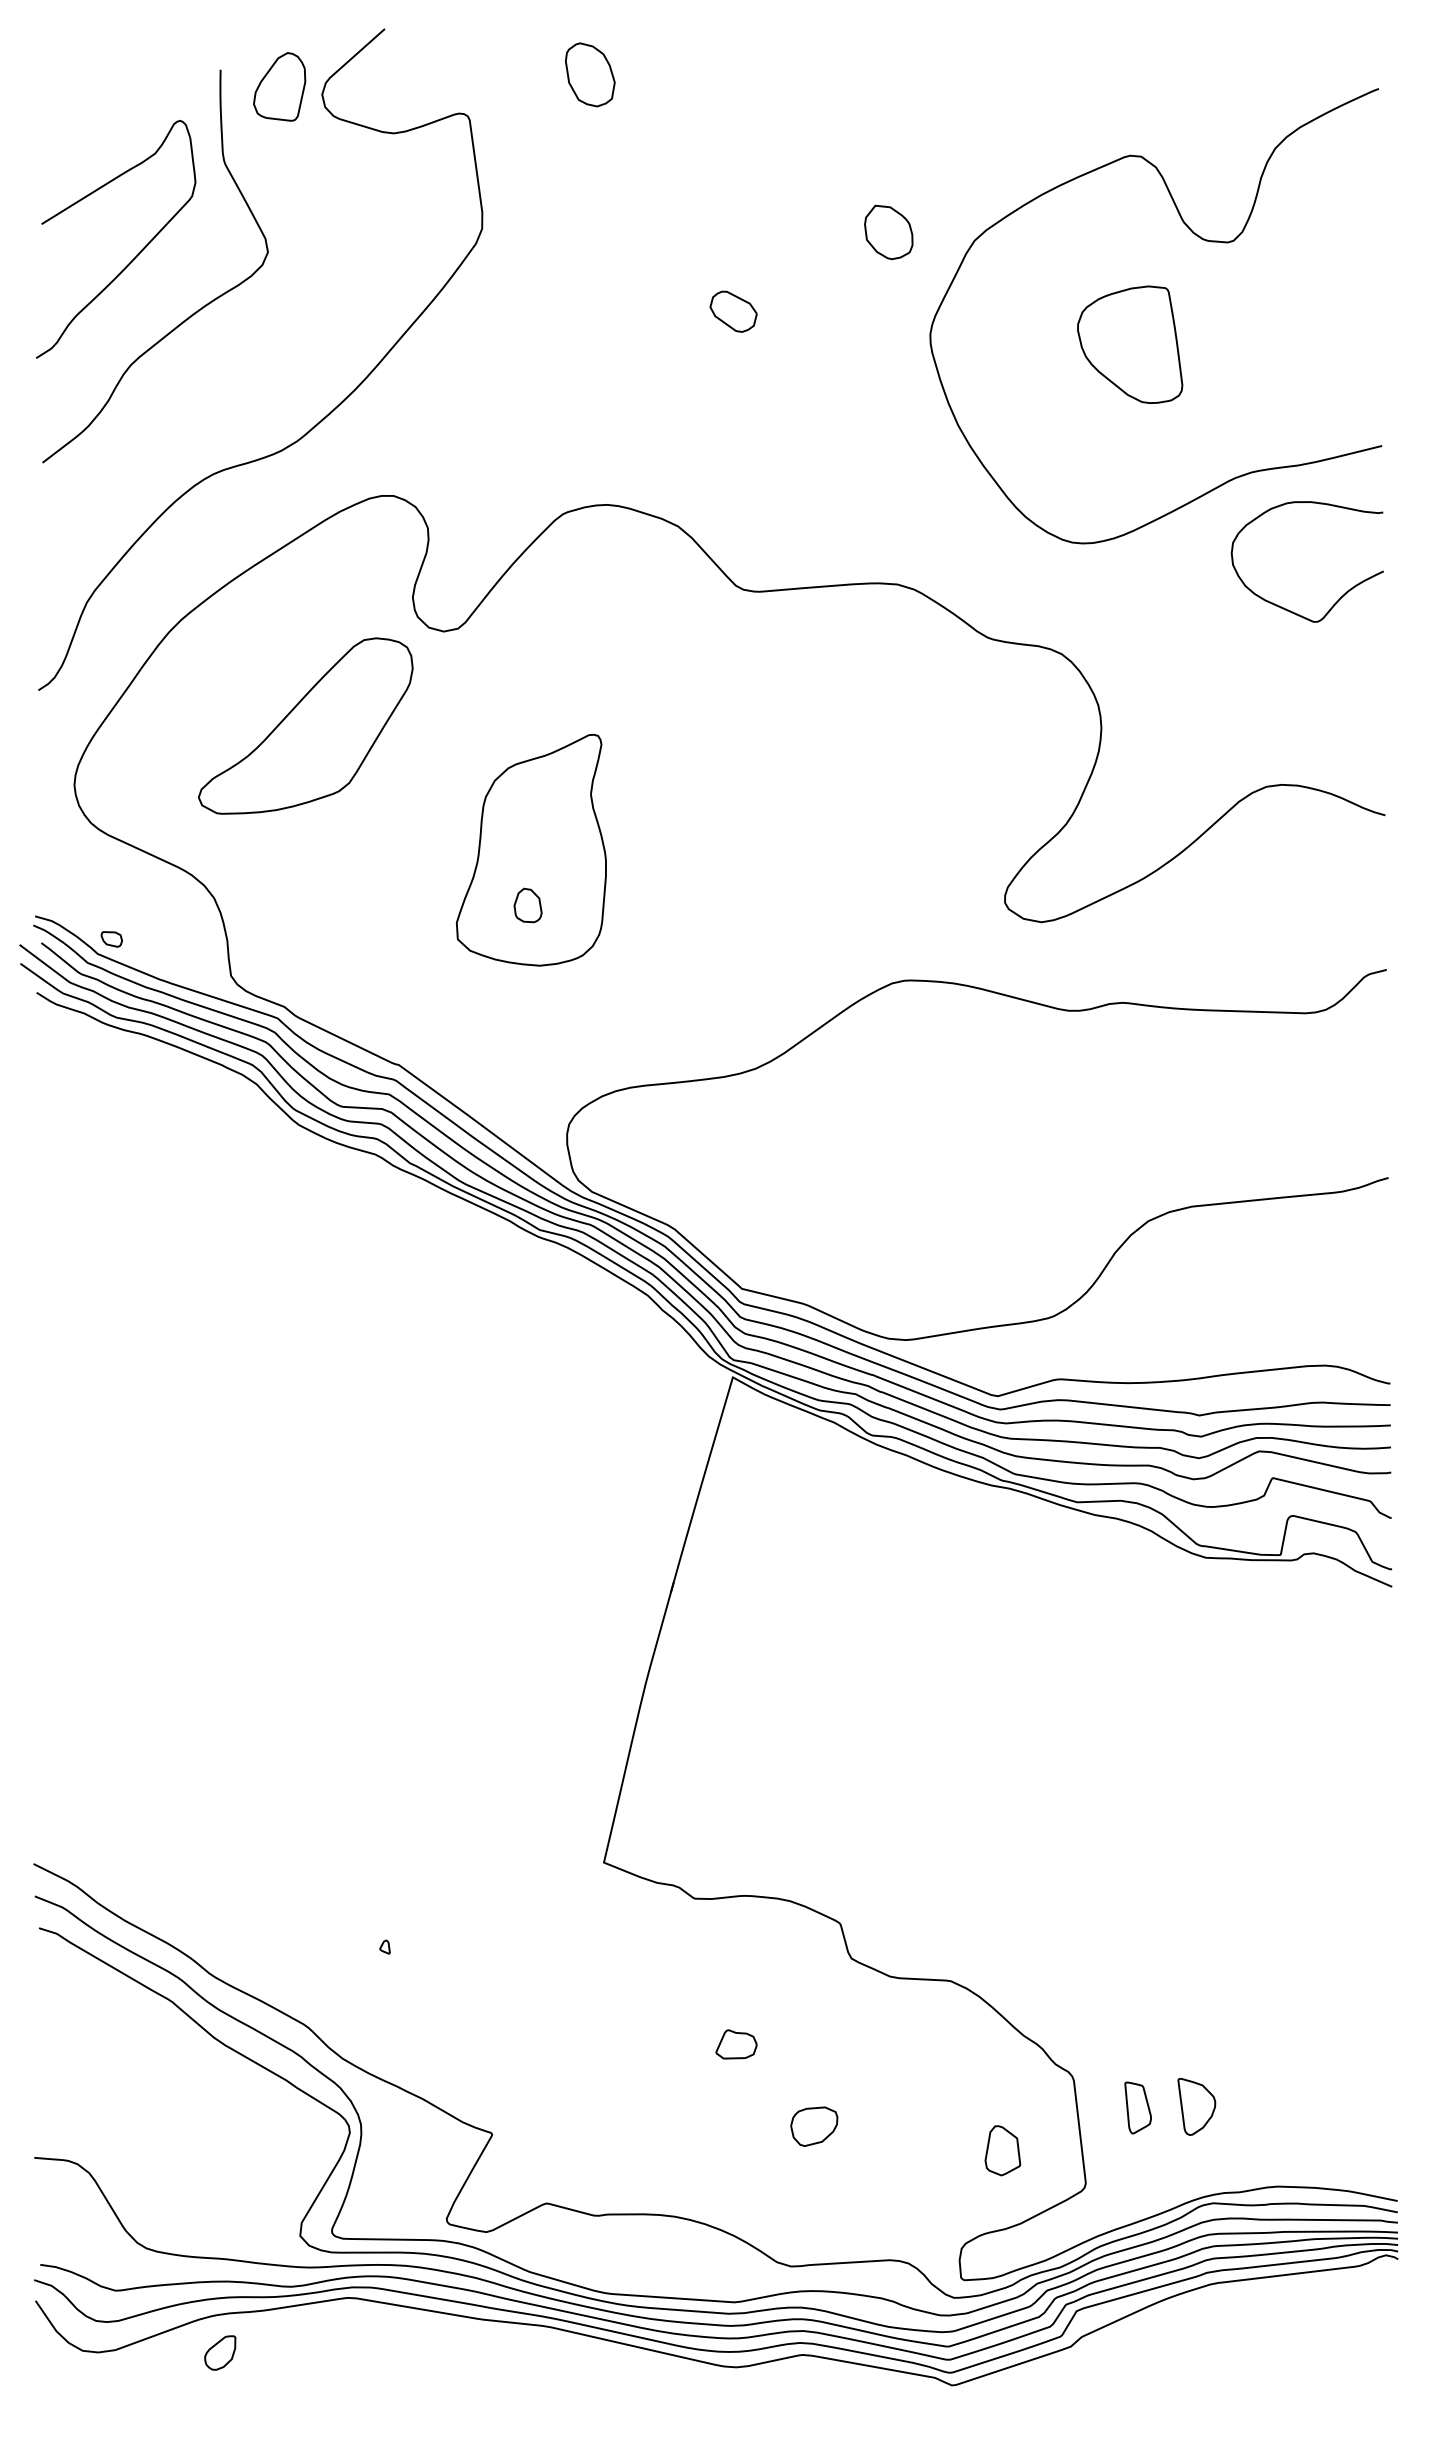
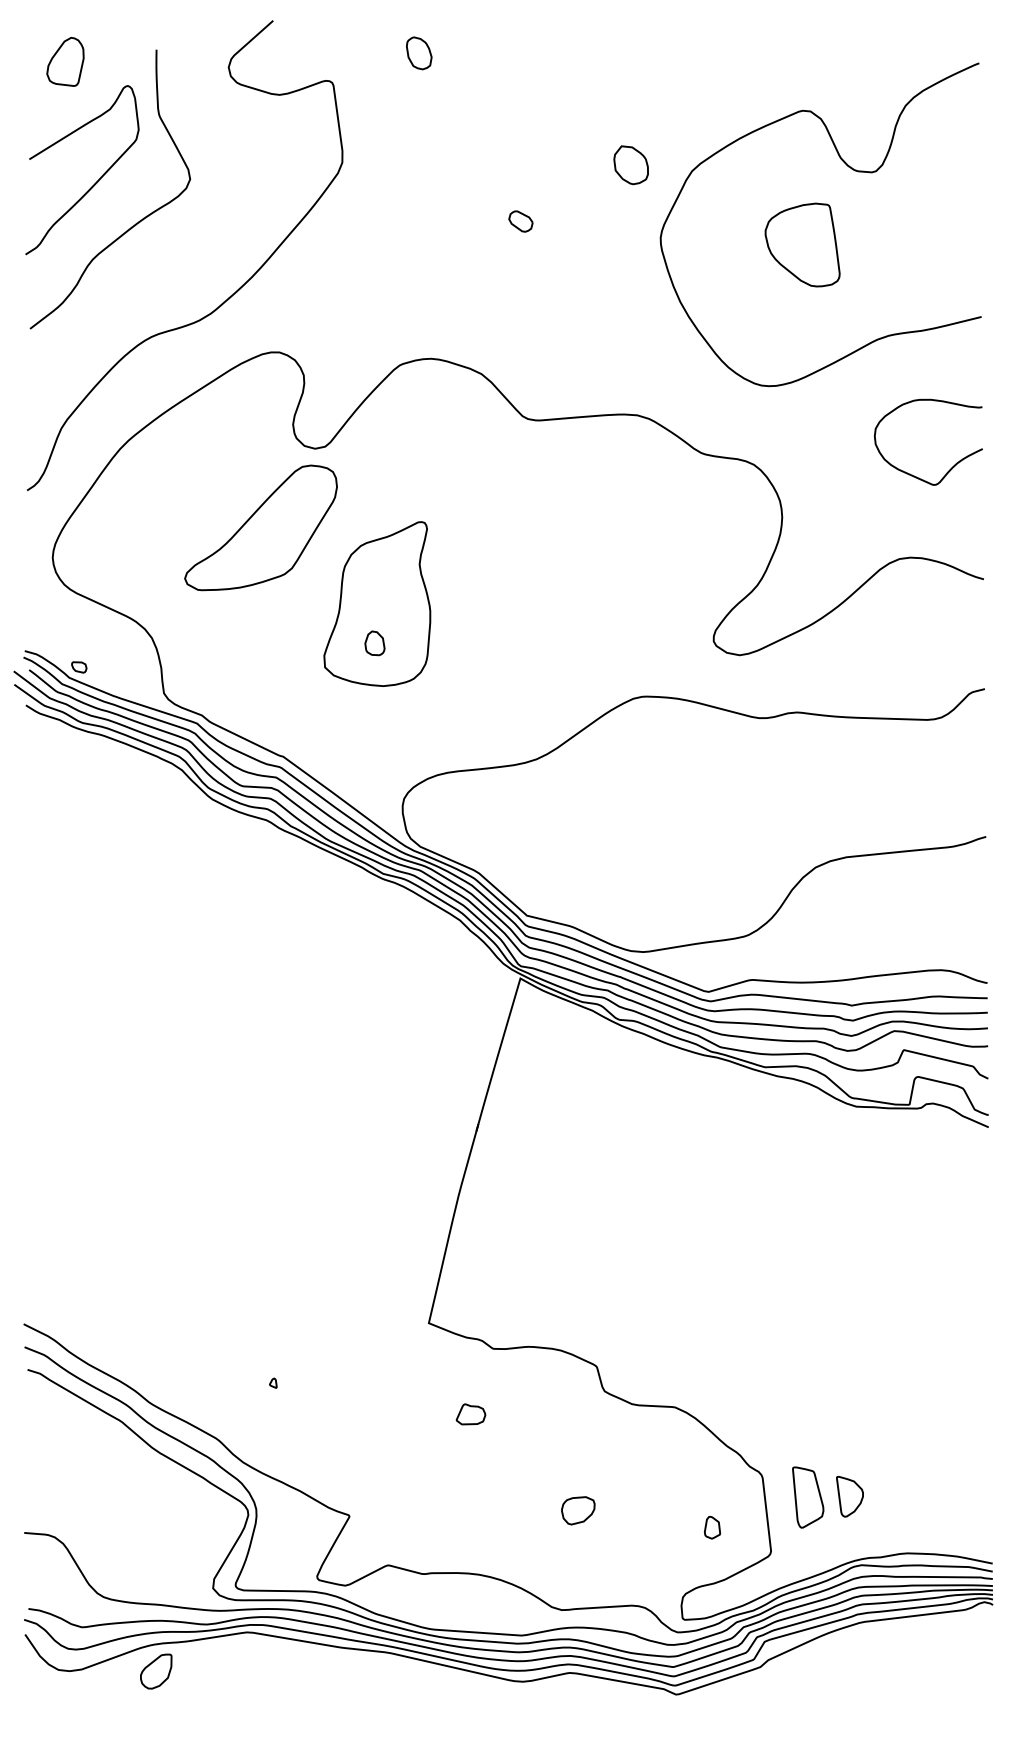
part: (590, 75) -> (419, 53), size x0.71
part: (279, 86) -> (65, 61), moved
part: (732, 311) -> (520, 221), size x0.71
curve: (1341, 595) -> (952, 466), moved
part: (304, 725) -> (260, 527), moved
part: (735, 2044) -> (470, 1414), moved
part: (1138, 2107) -> (808, 1497), size x1.67
part: (1003, 2150) -> (712, 1527), size x0.62
part: (220, 2352) -> (156, 1671), size x1.43

